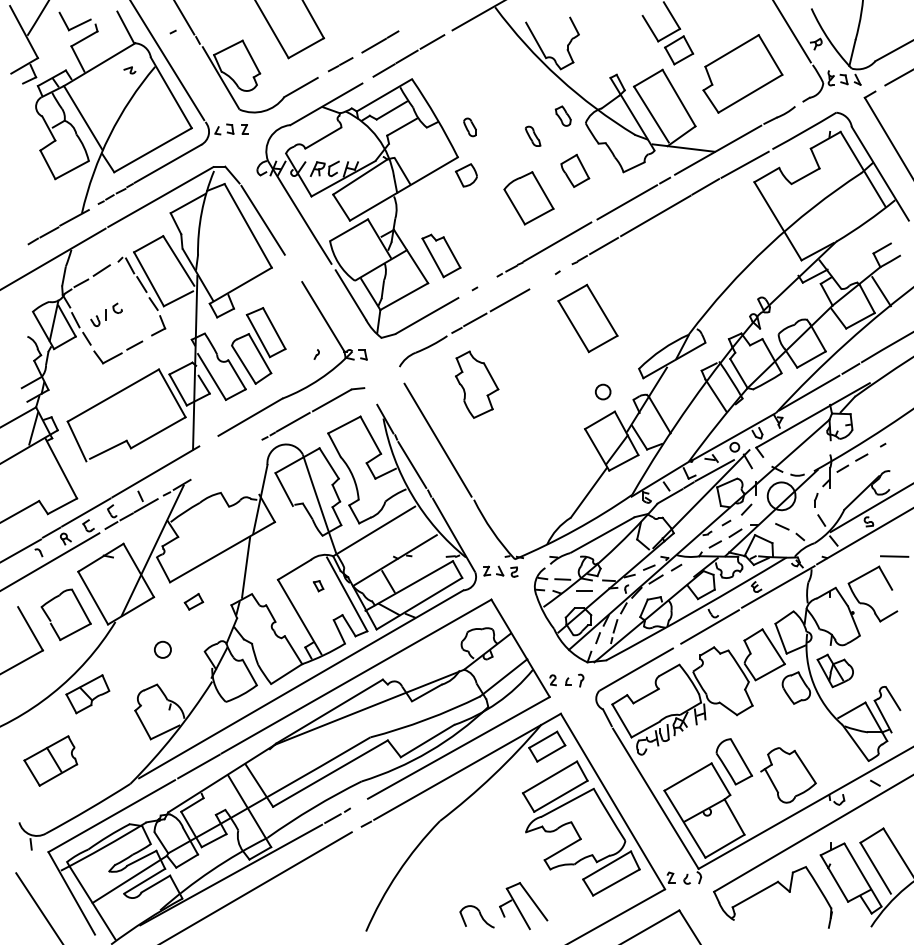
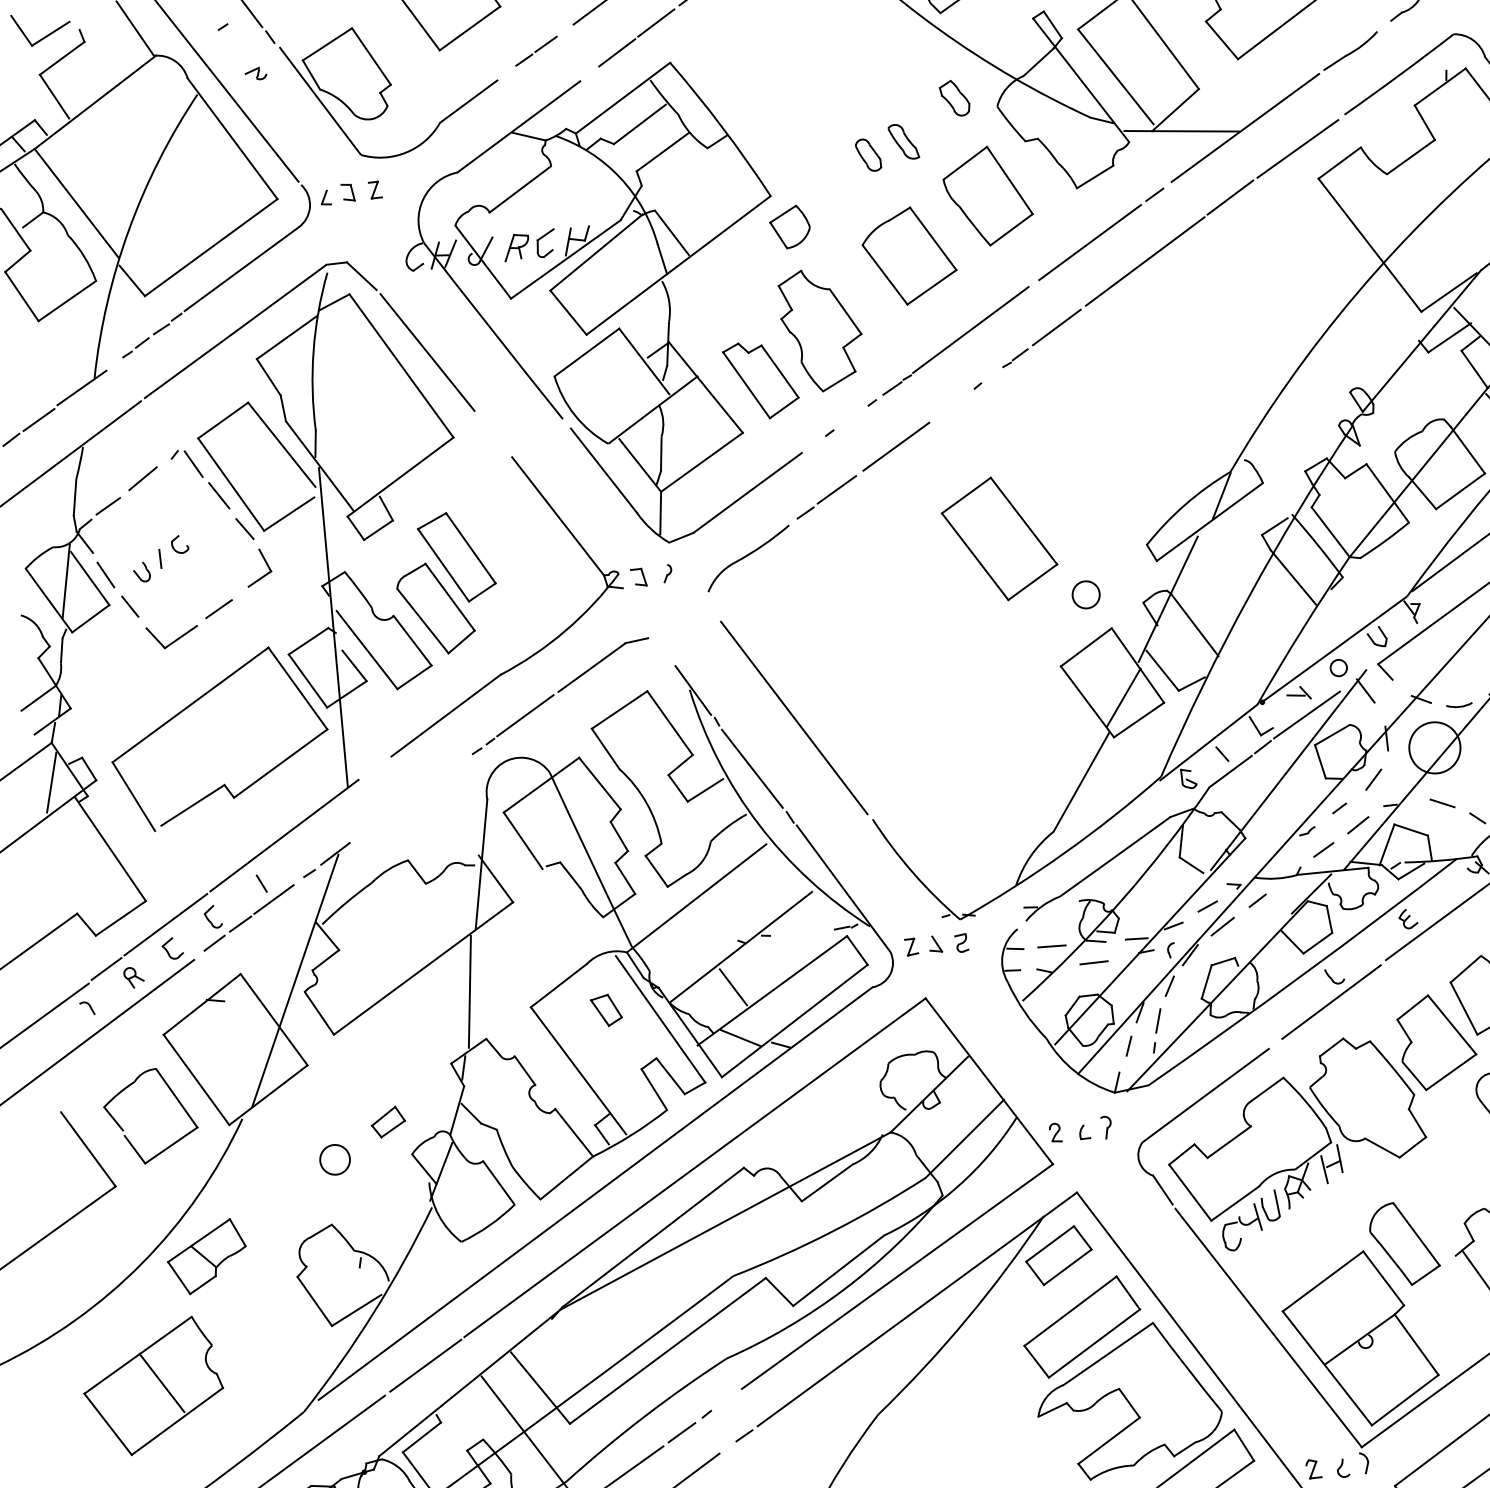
part: (129, 70) -> (255, 74), moved
part: (469, 127) -> (867, 155), moved
part: (575, 170) -> (988, 195), size x1.67
part: (587, 318) -> (998, 539), moved
part: (316, 354) -> (667, 573), moved
part: (477, 384) -> (822, 329), moved
part: (318, 585) -> (606, 1009), size x1.67
part: (193, 601) -> (387, 1121), moved
part: (50, 760) -> (152, 1386), size x1.43

